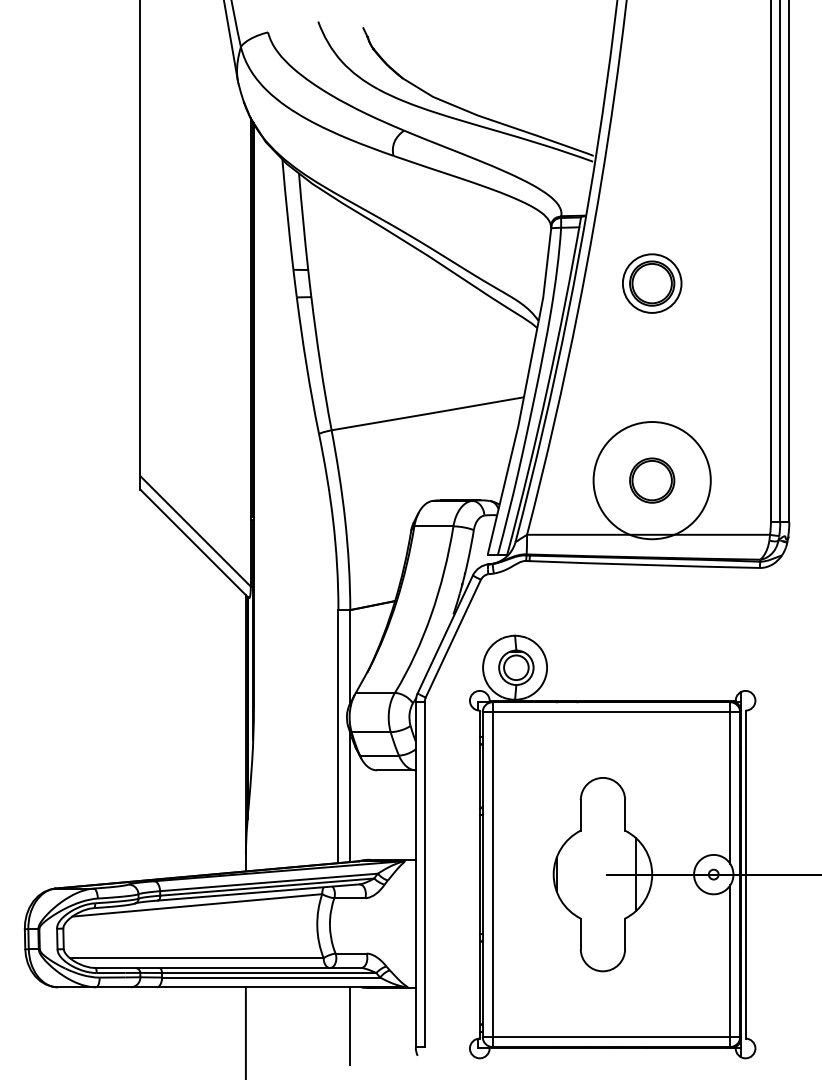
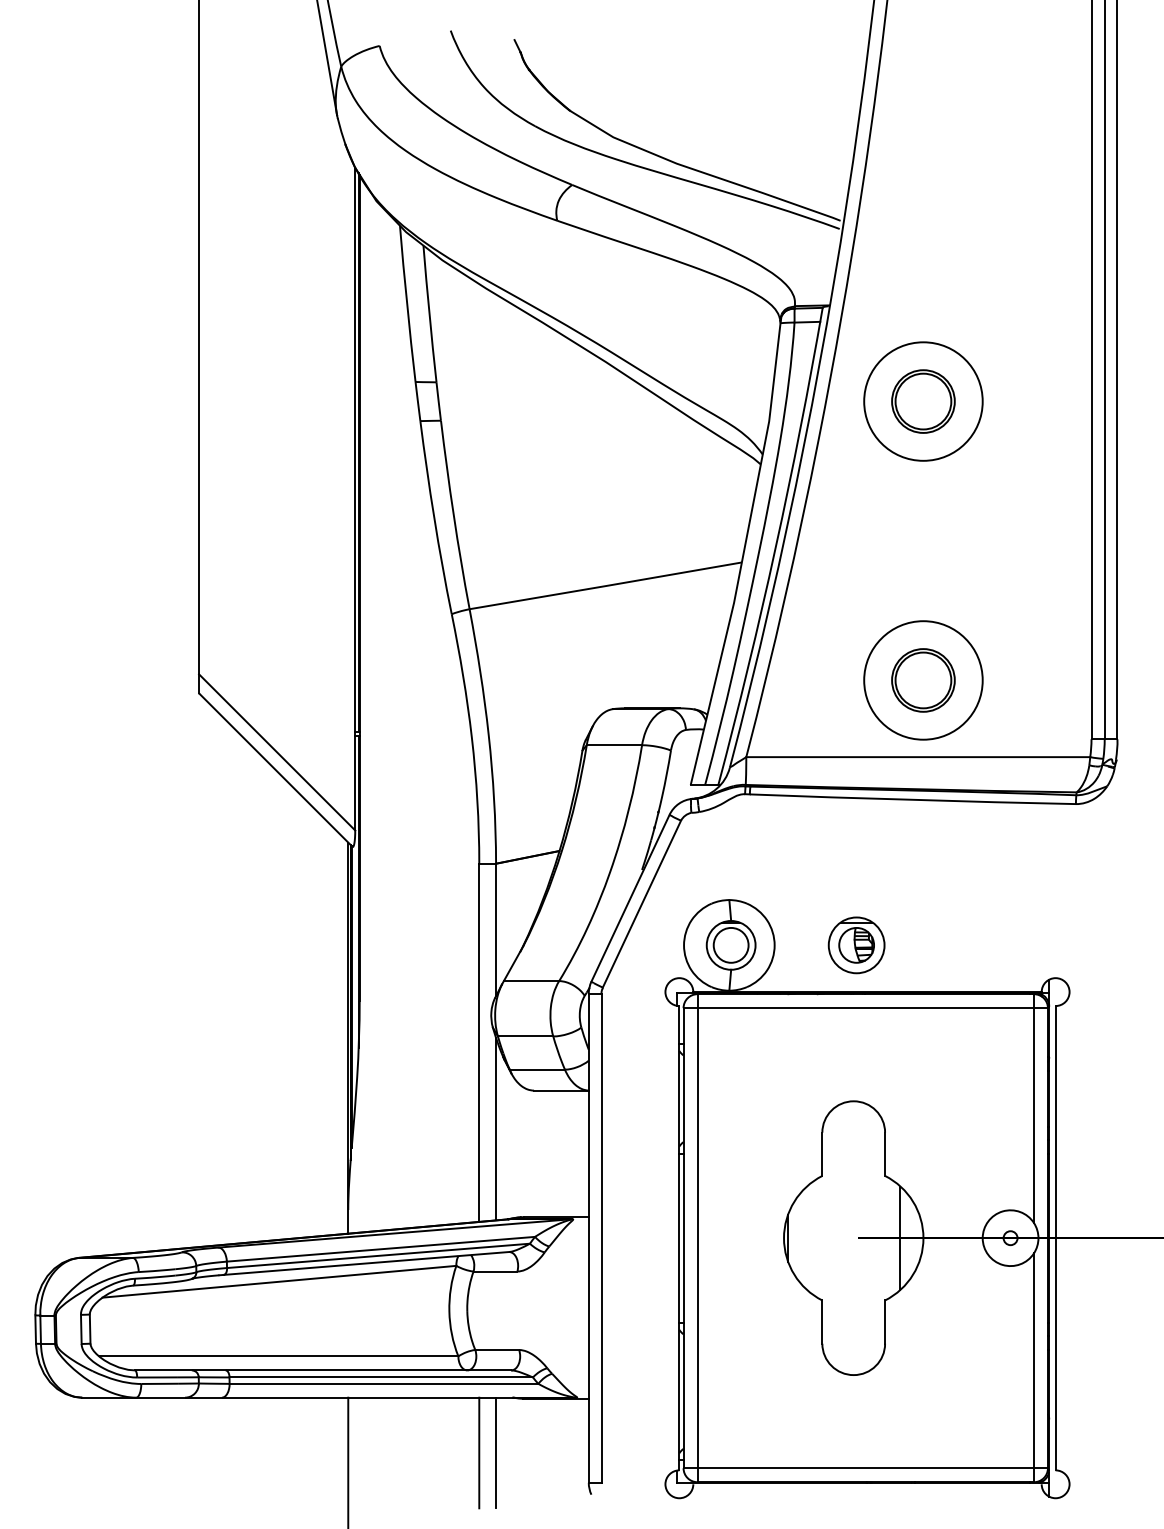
circle: (652, 283) -> (923, 401), size x1.43
circle: (652, 480) -> (923, 680), size x0.71
part: (604, 667) -> (855, 944), added
line: (338, 1026) -> (479, 1453), added

